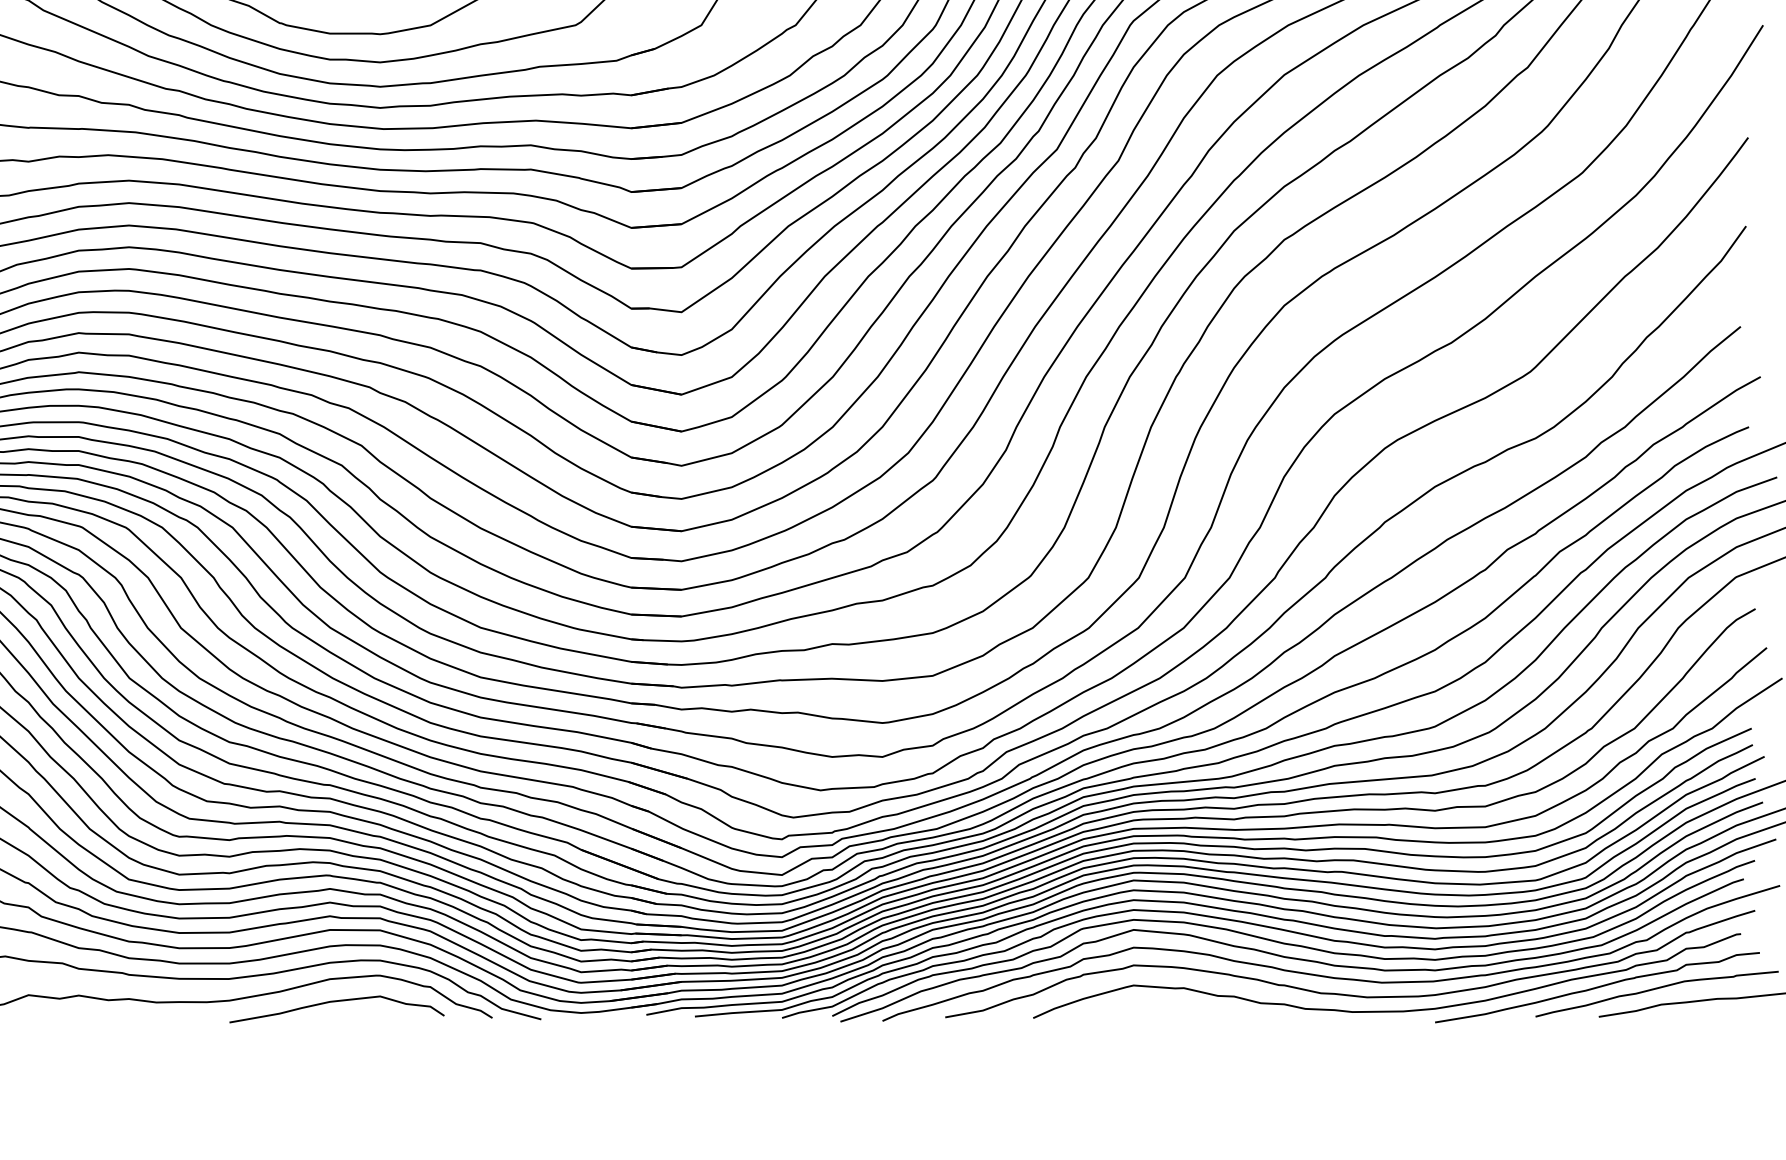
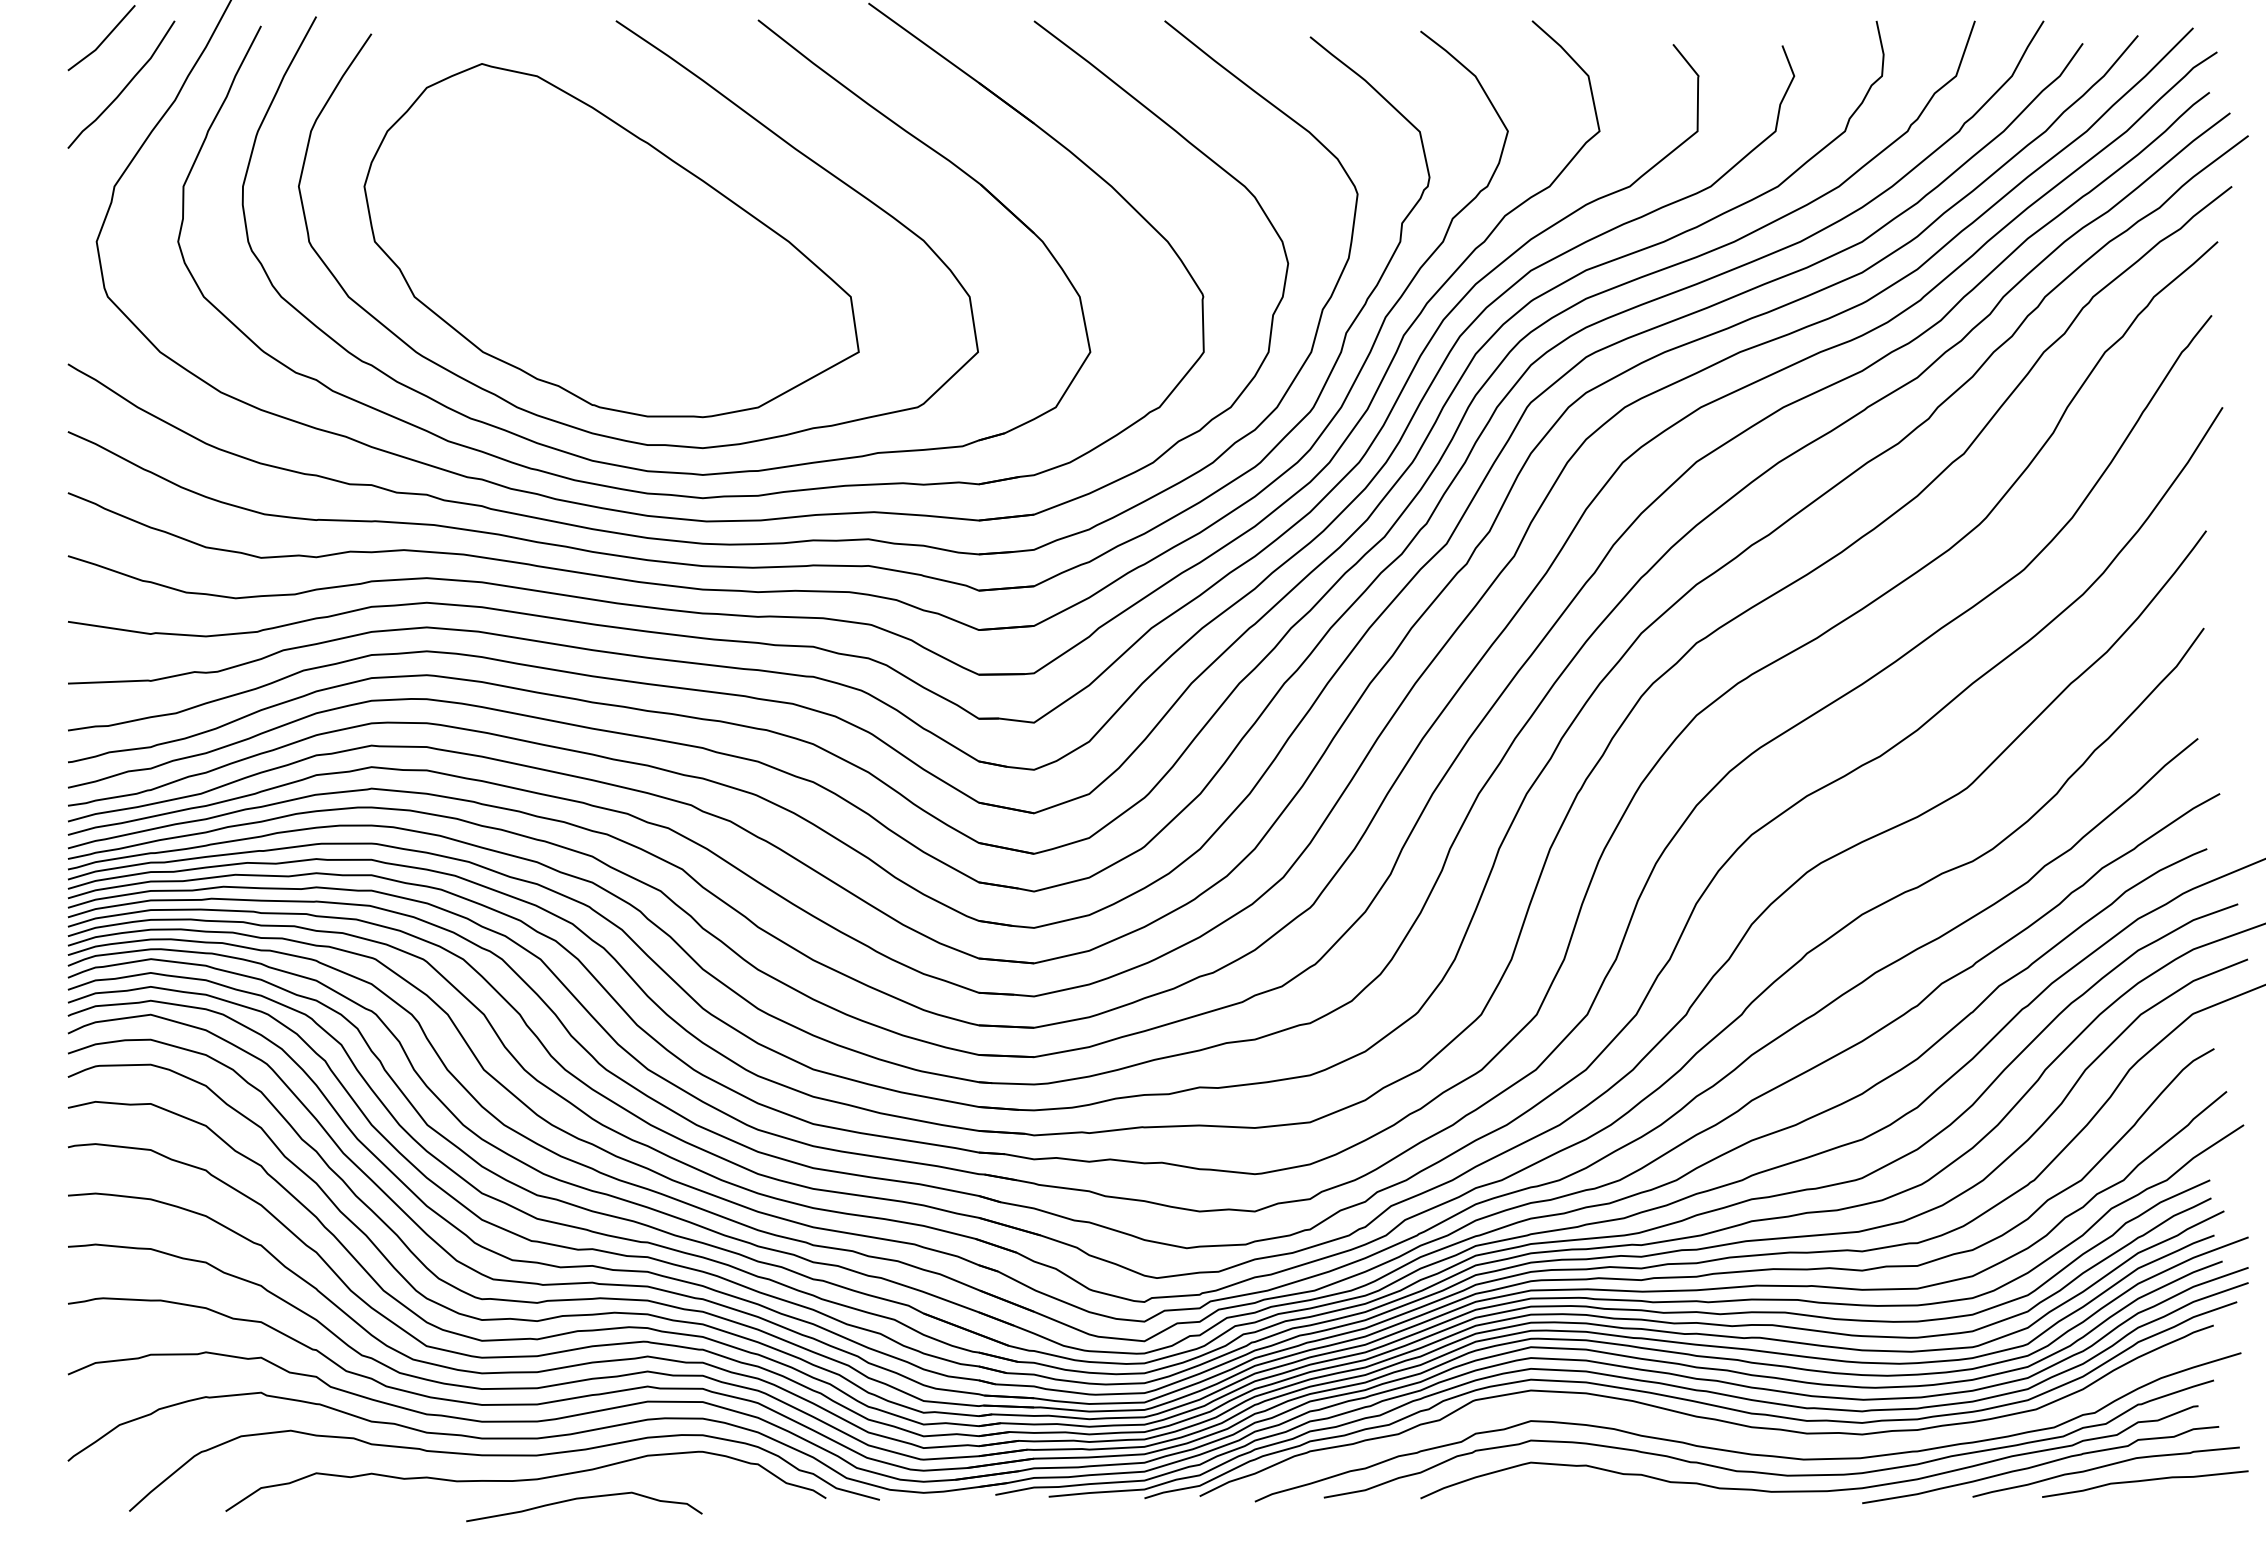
curve: (1291, 957) -> (1704, 1431), removed
curve: (337, 1001) -> (584, 1498), moved

